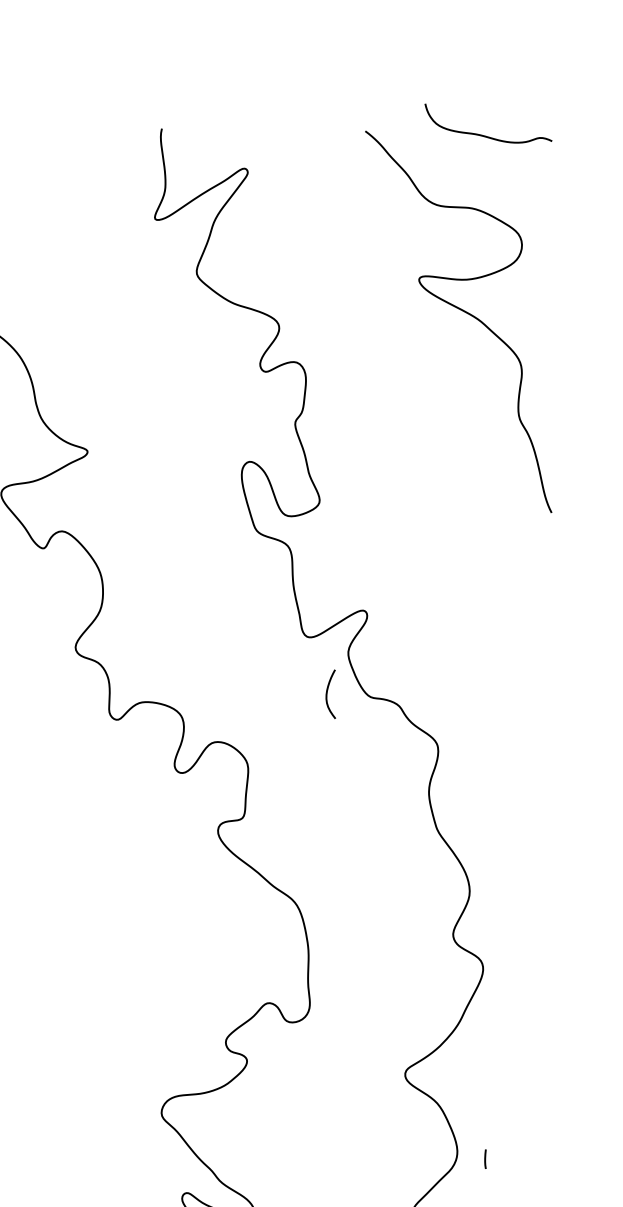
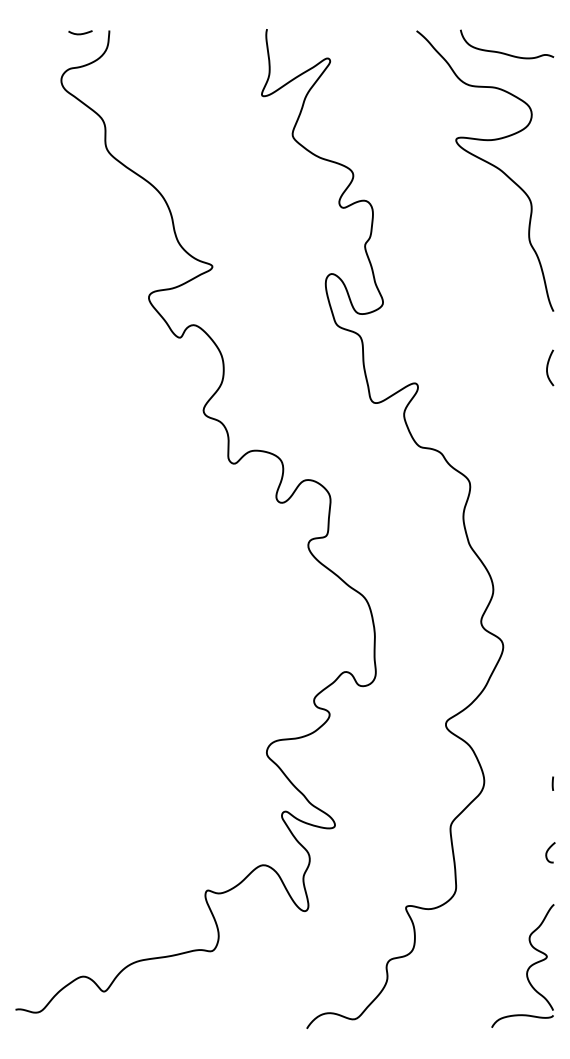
curve: (484, 134) -> (504, 52), moved
curve: (328, 693) -> (548, 367), moved
line: (484, 1158) -> (552, 783), moved

